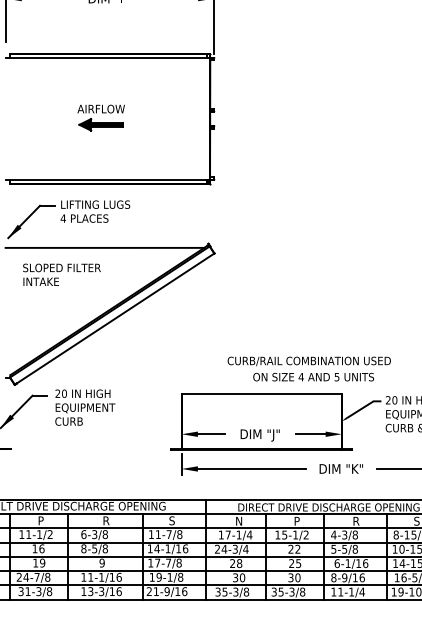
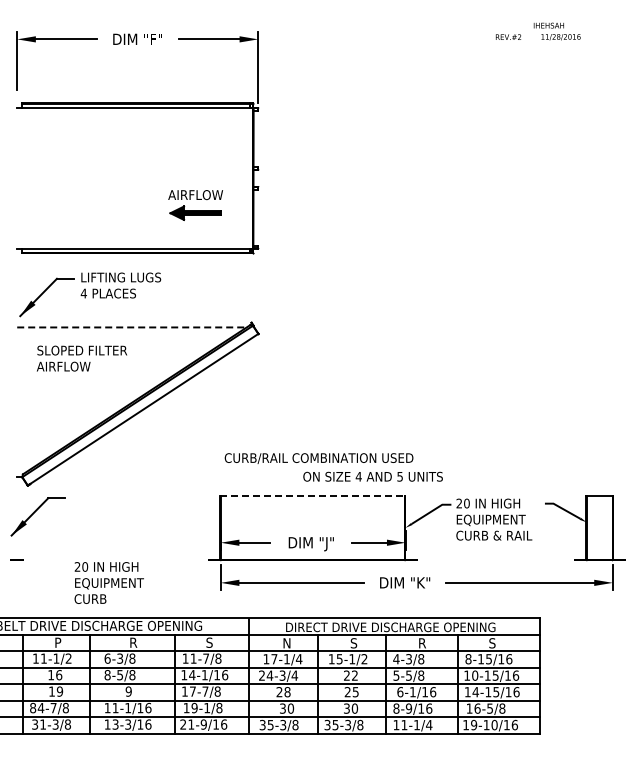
part: (101, 118) -> (195, 205), moved
line: (104, 247) -> (131, 327), solid -> dashed
text: (45, 281) -> (63, 366), INTAKE -> AIRFLOW
text: (308, 361) -> (318, 458), moved
line: (262, 393) -> (313, 495), solid -> dashed
text: (84, 407) -> (108, 582), moved
text: (296, 521) -> (353, 643), P -> S
text: (19, 577) -> (33, 708), 24-7/8 -> 84-7/8

